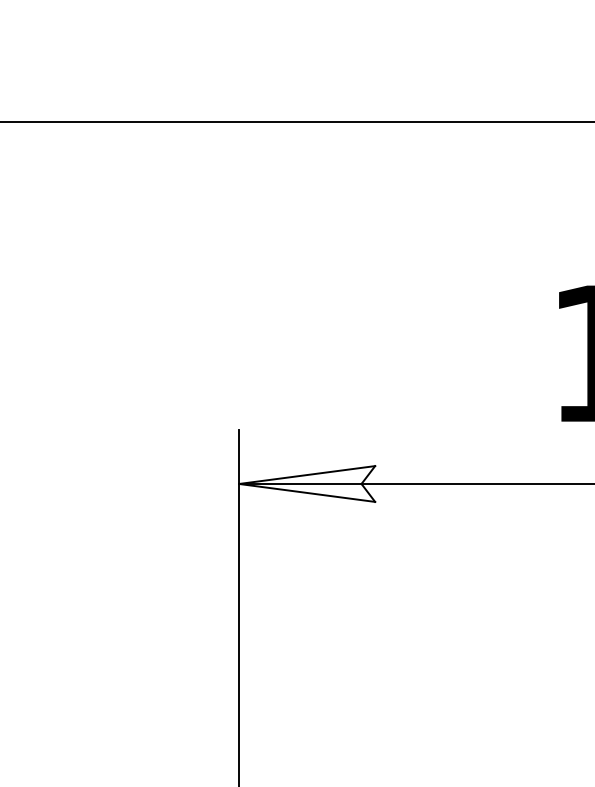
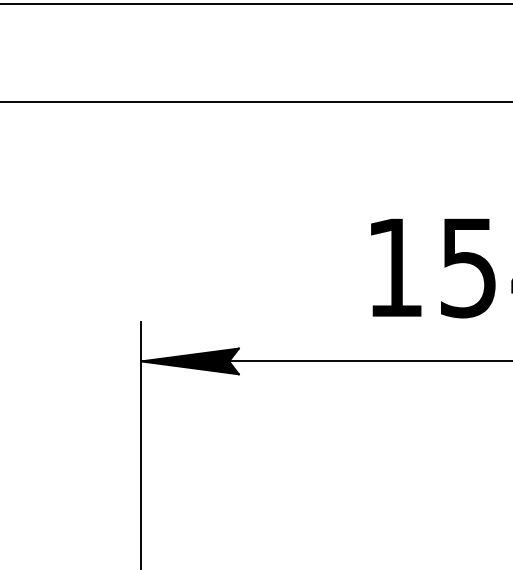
fill: (306, 484) -> (189, 361), added

